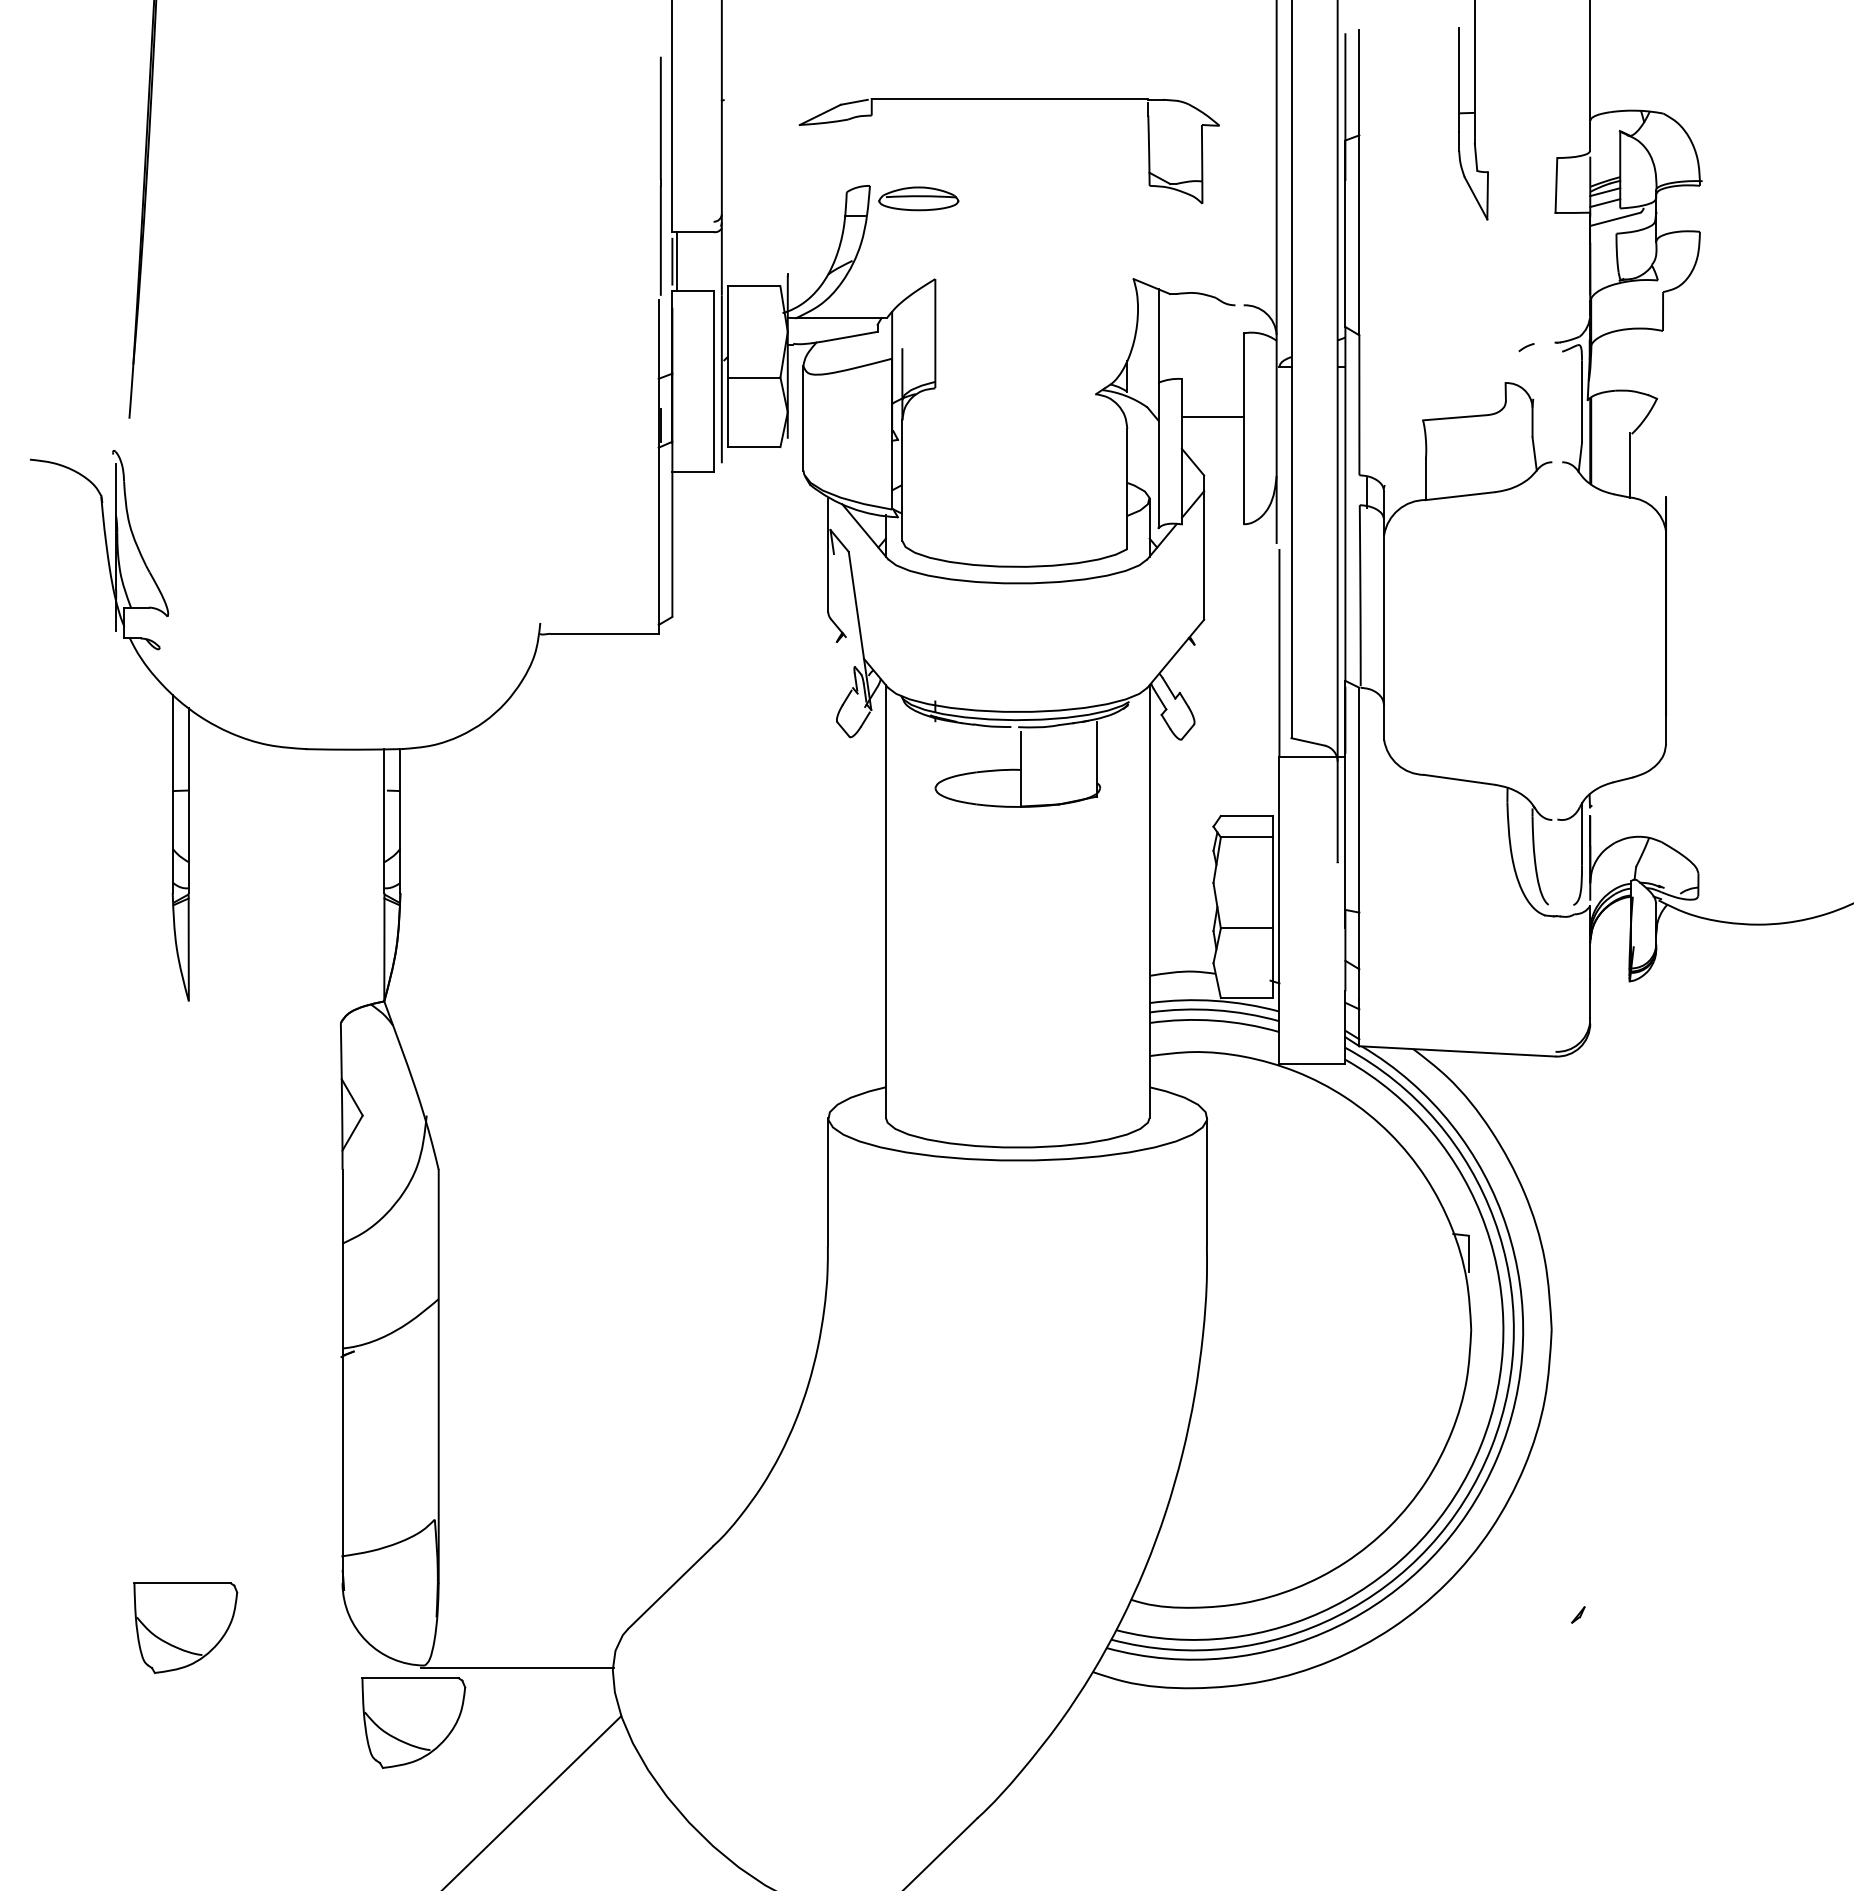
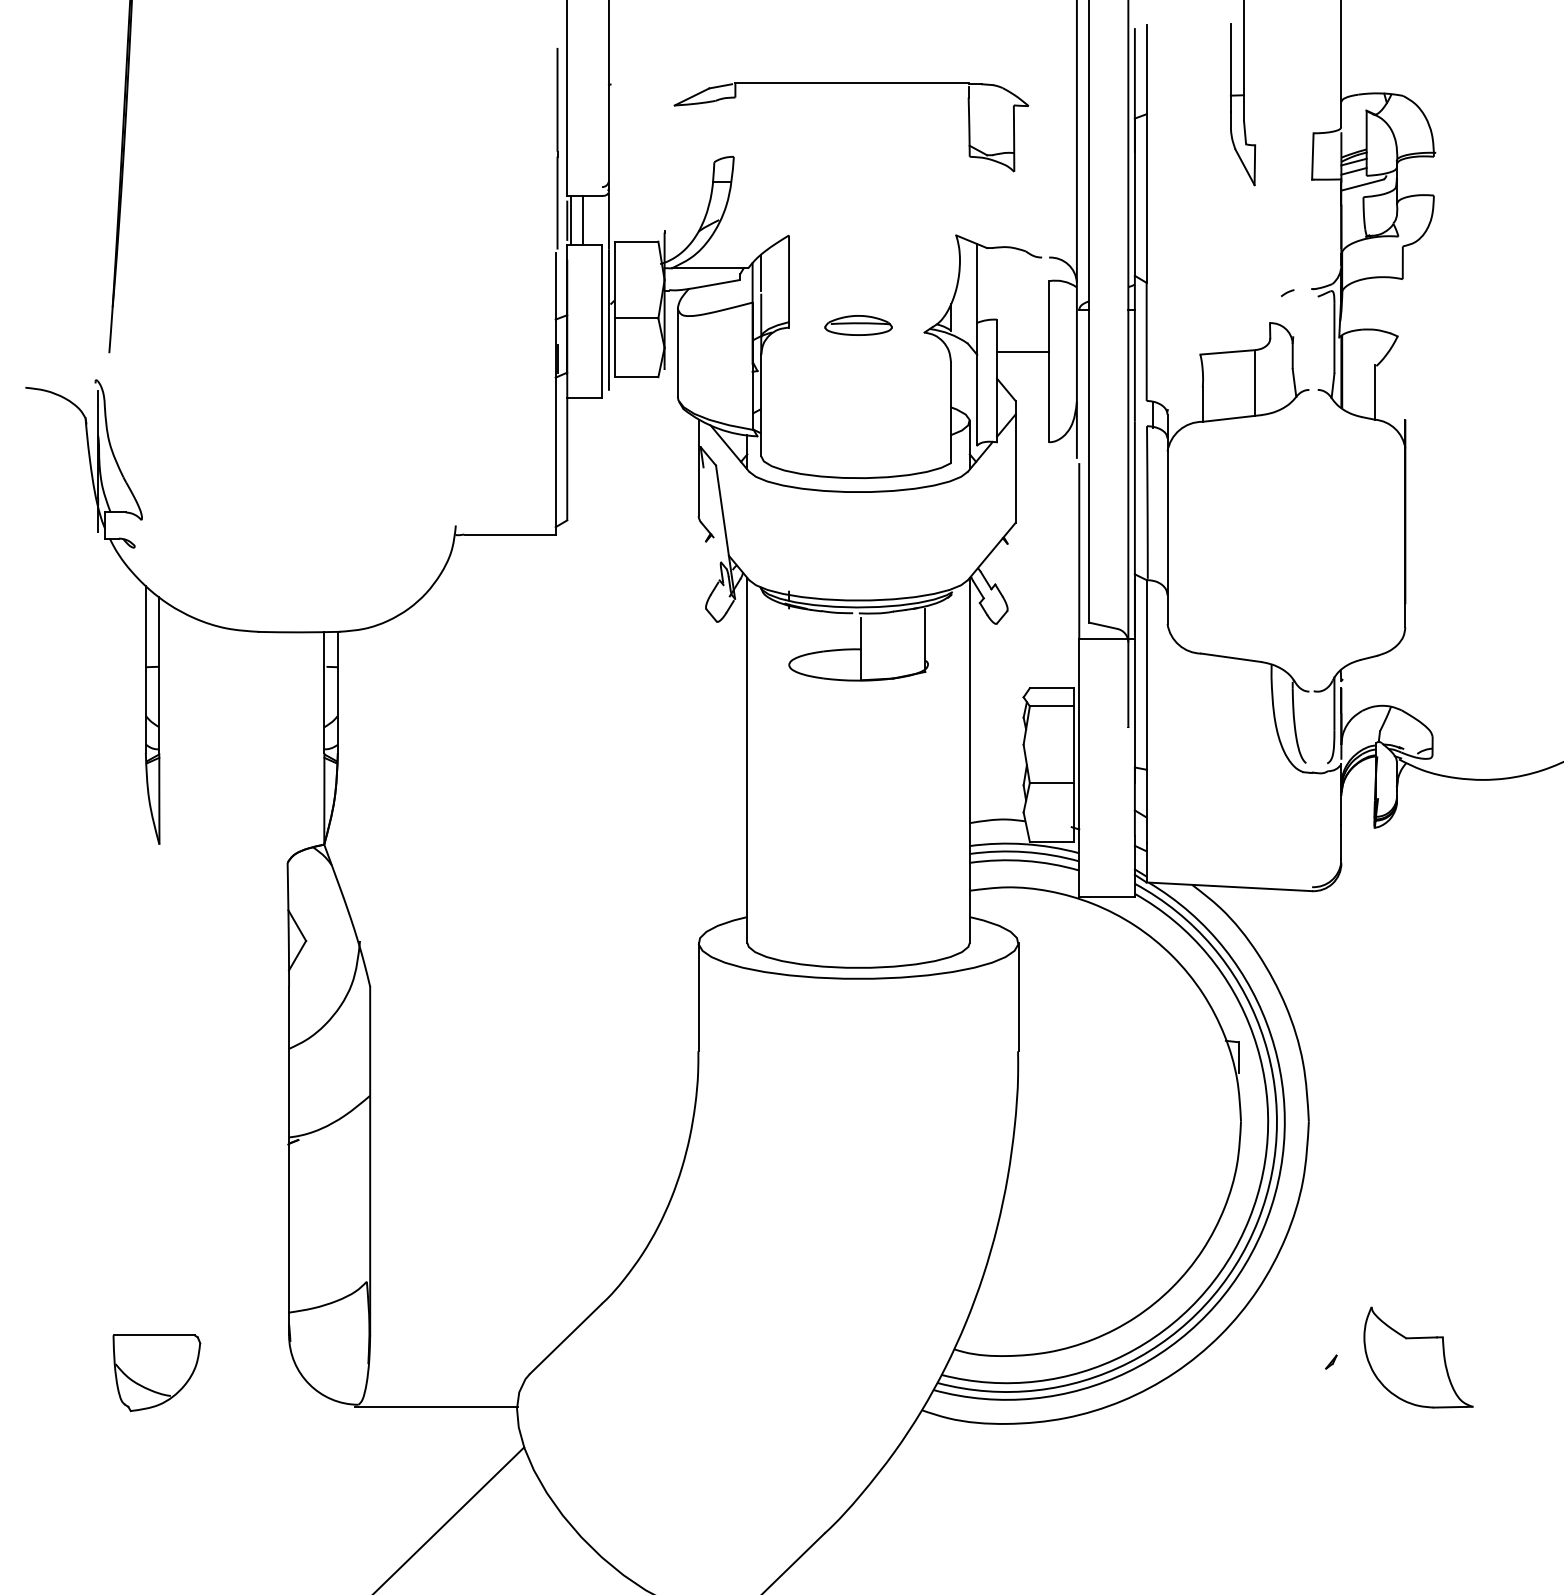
part: (918, 198) -> (858, 325), moved
line: (690, 261) -> (582, 220), added
line: (902, 323) -> (761, 272), added
line: (1488, 454) -> (1255, 383), added
part: (1681, 1609) -> (1418, 1357), added
part: (413, 1722) -> (348, 1452), removed

